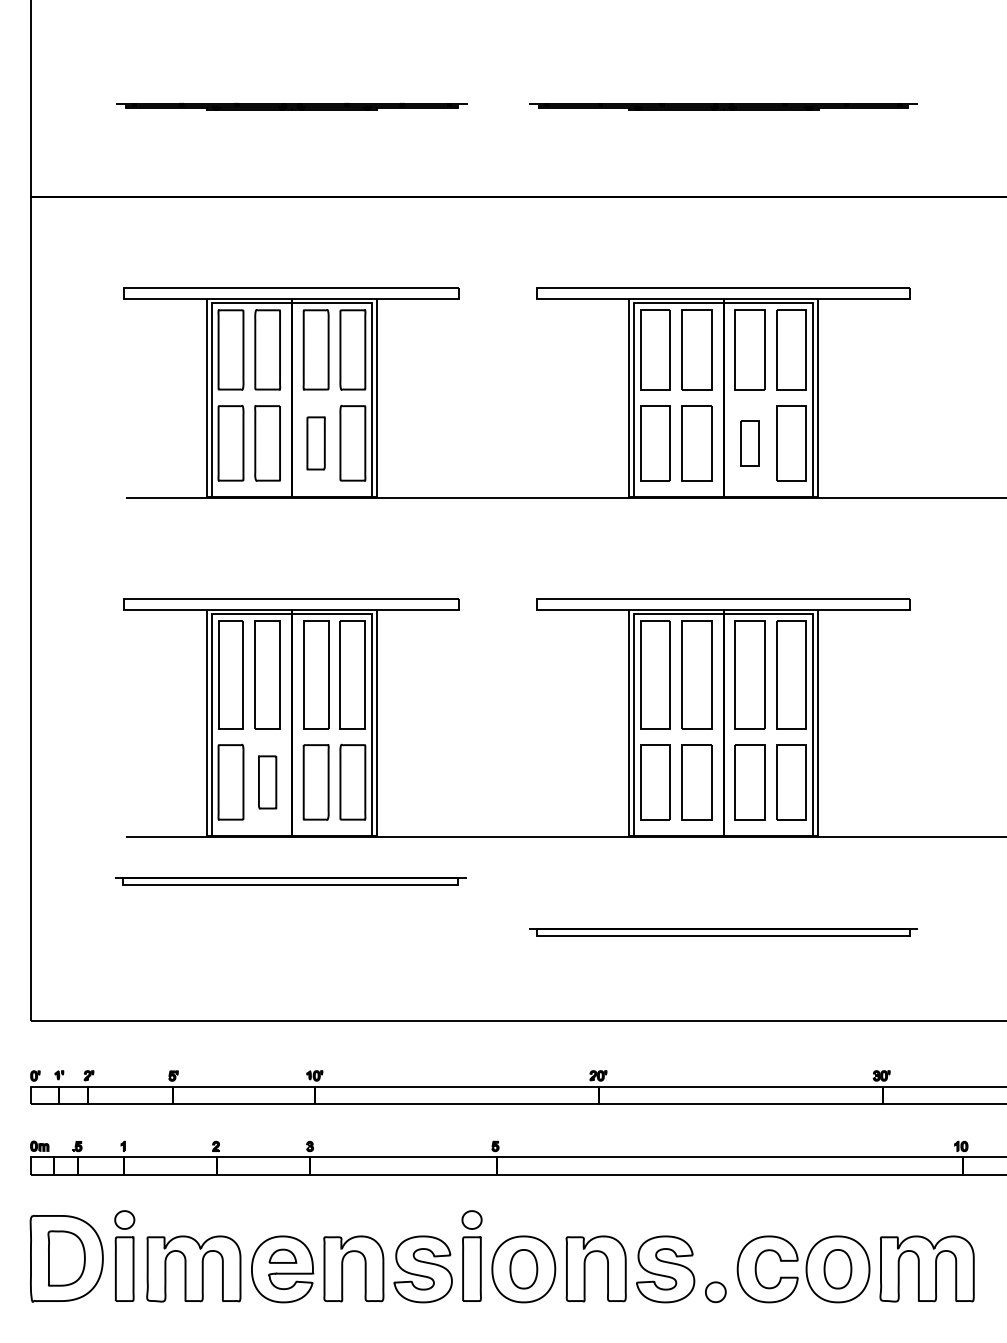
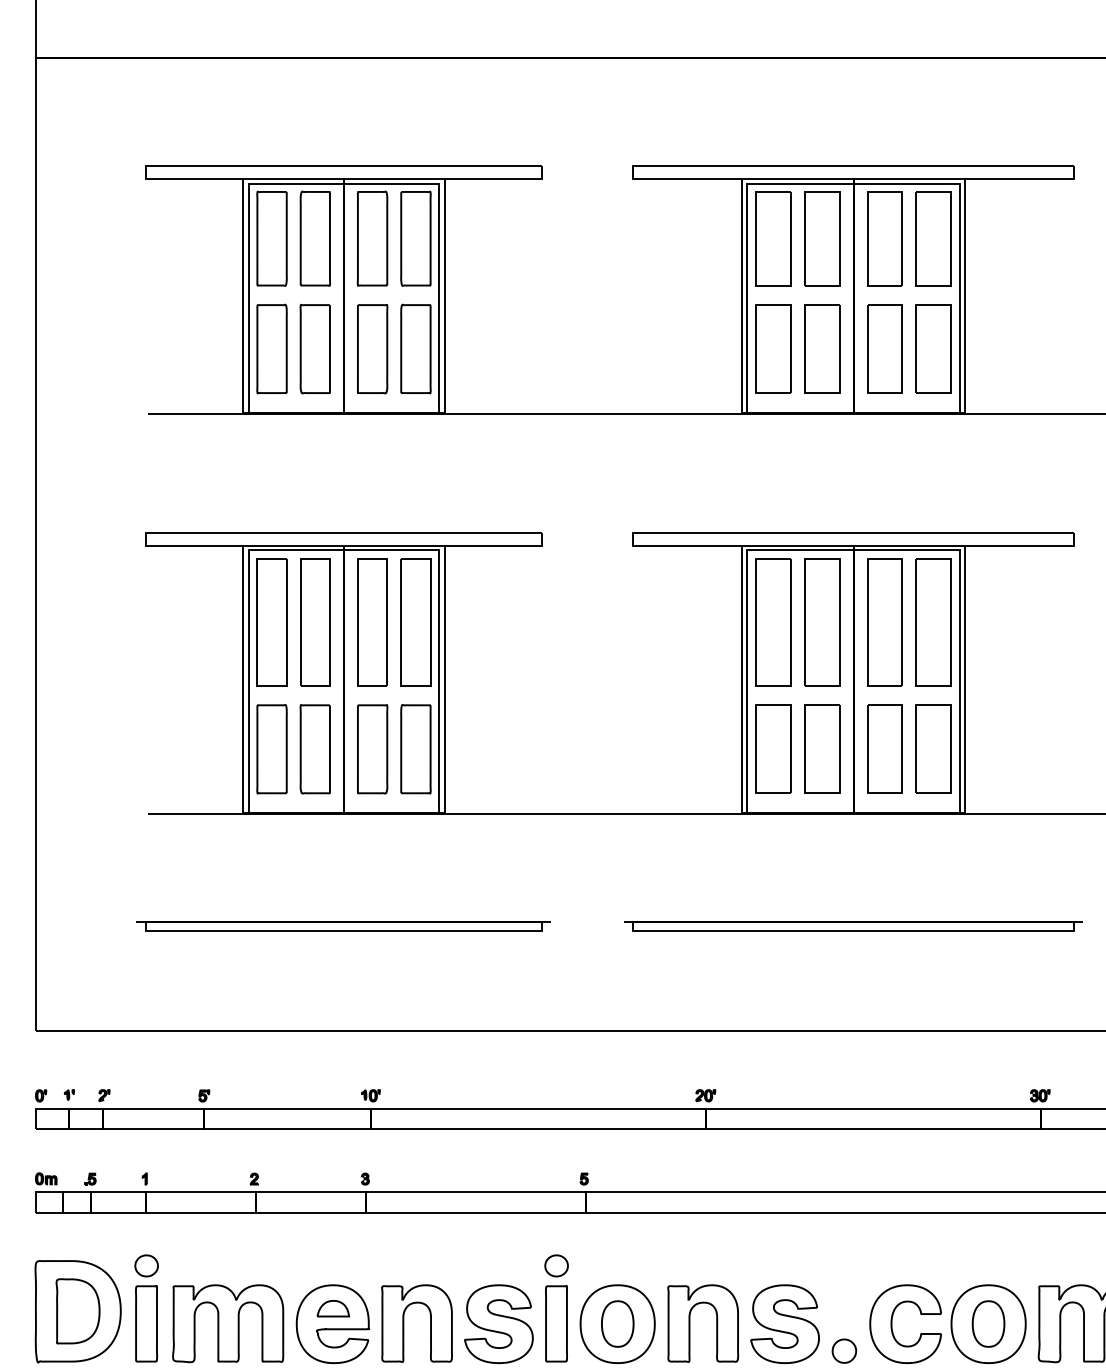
part: (315, 443) -> (371, 349), size x1.43
part: (749, 443) -> (884, 349), size x1.67
part: (267, 782) -> (315, 749), size x1.43
part: (290, 881) -> (343, 926), moved

